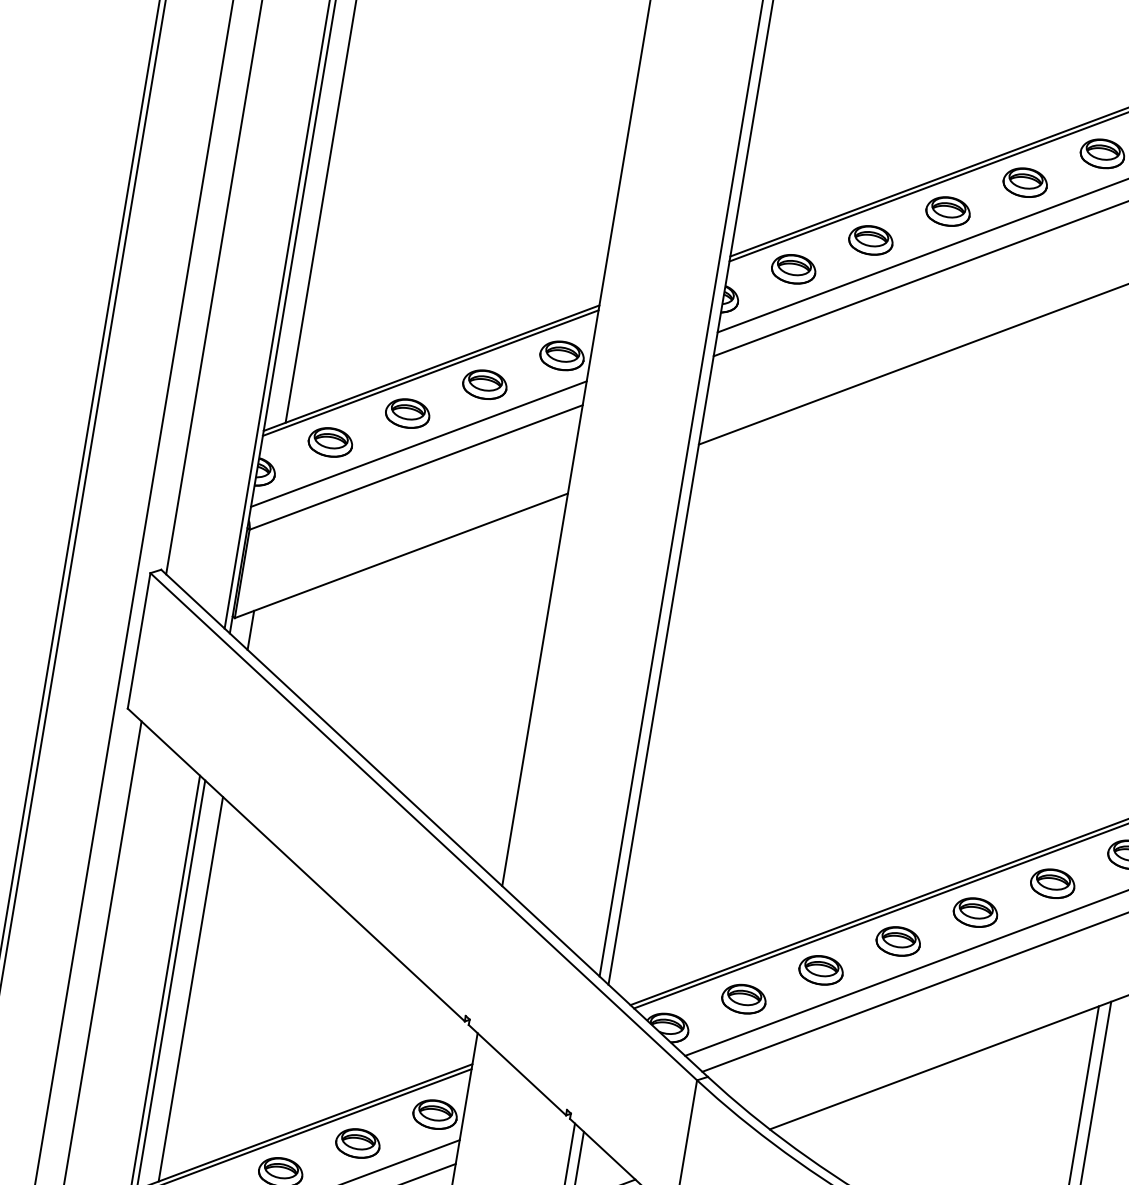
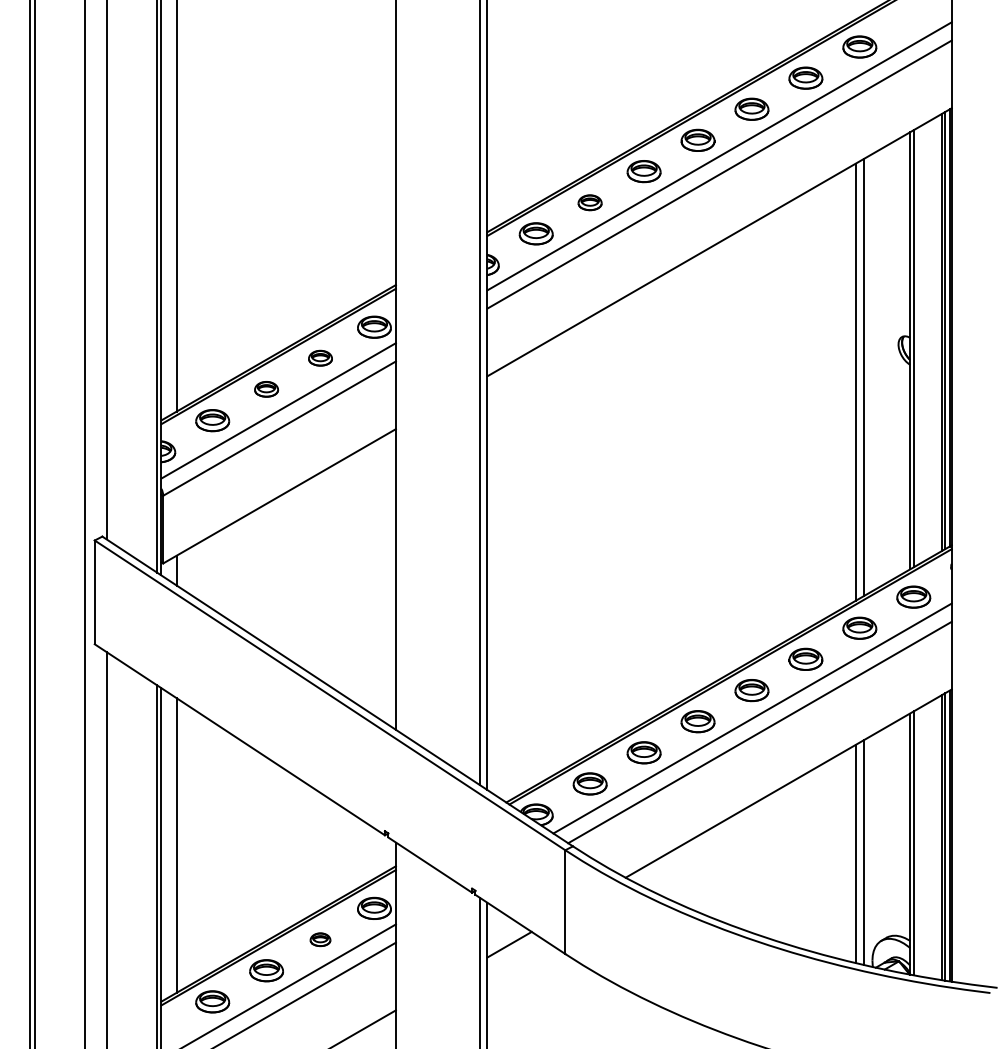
part: (870, 239) -> (589, 202), size x0.7
part: (485, 383) -> (320, 357), size x0.7
part: (407, 412) -> (266, 388), size x0.7
part: (357, 1143) -> (320, 939), size x0.6

